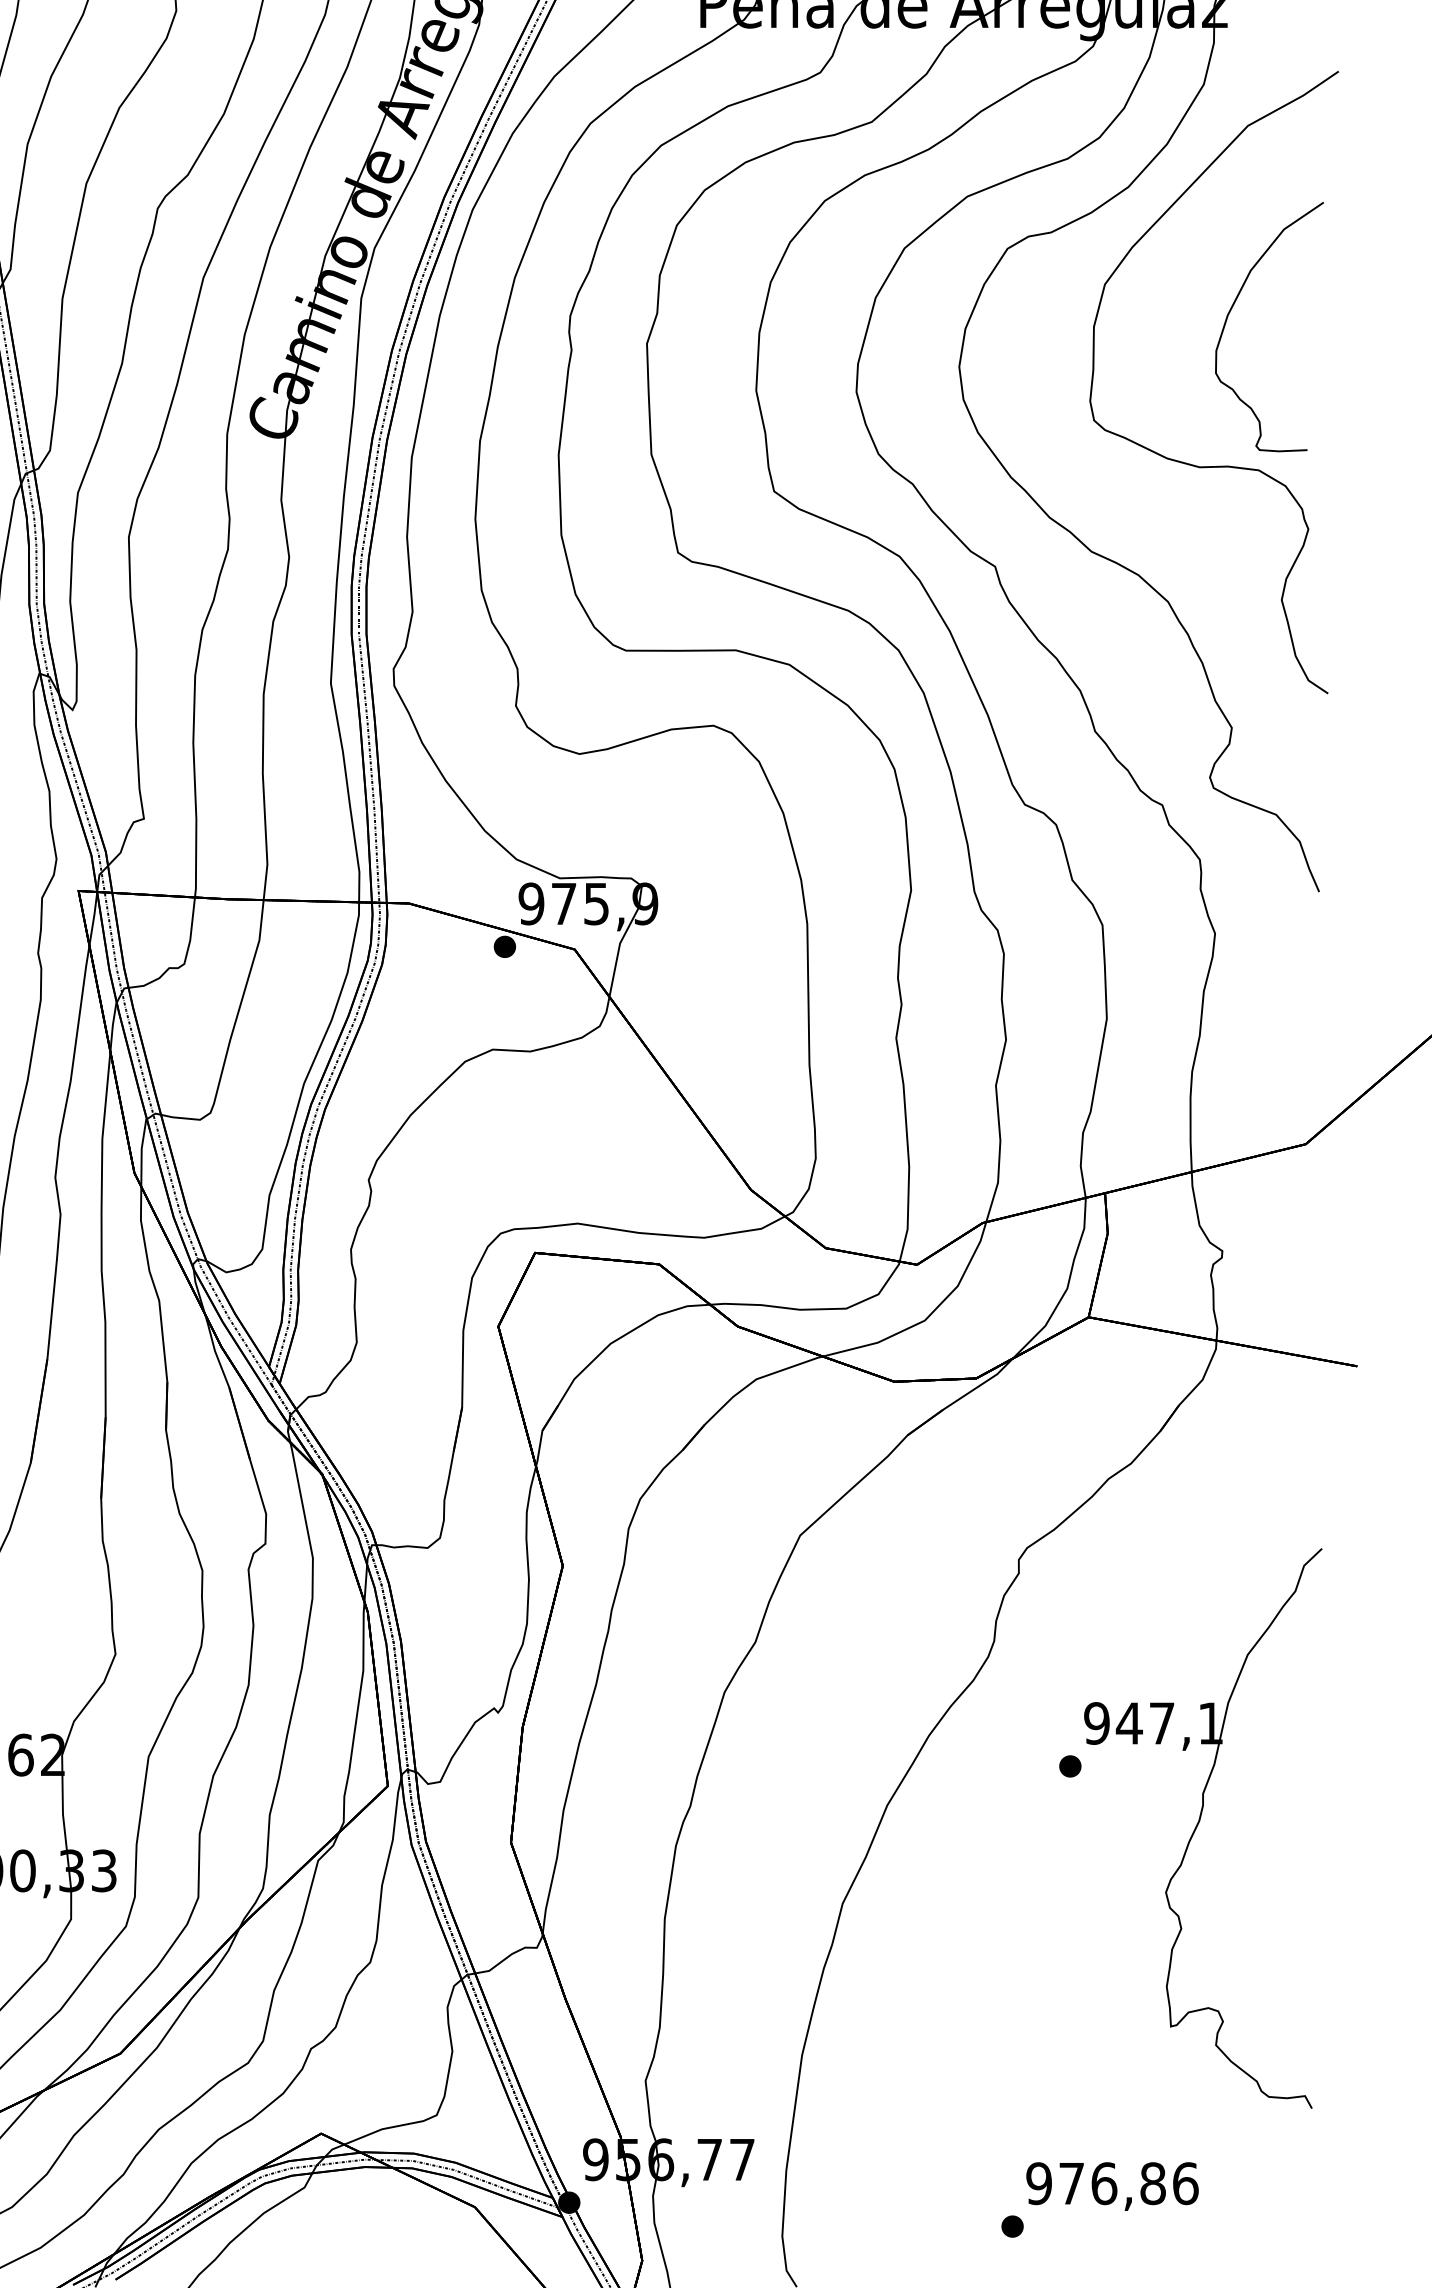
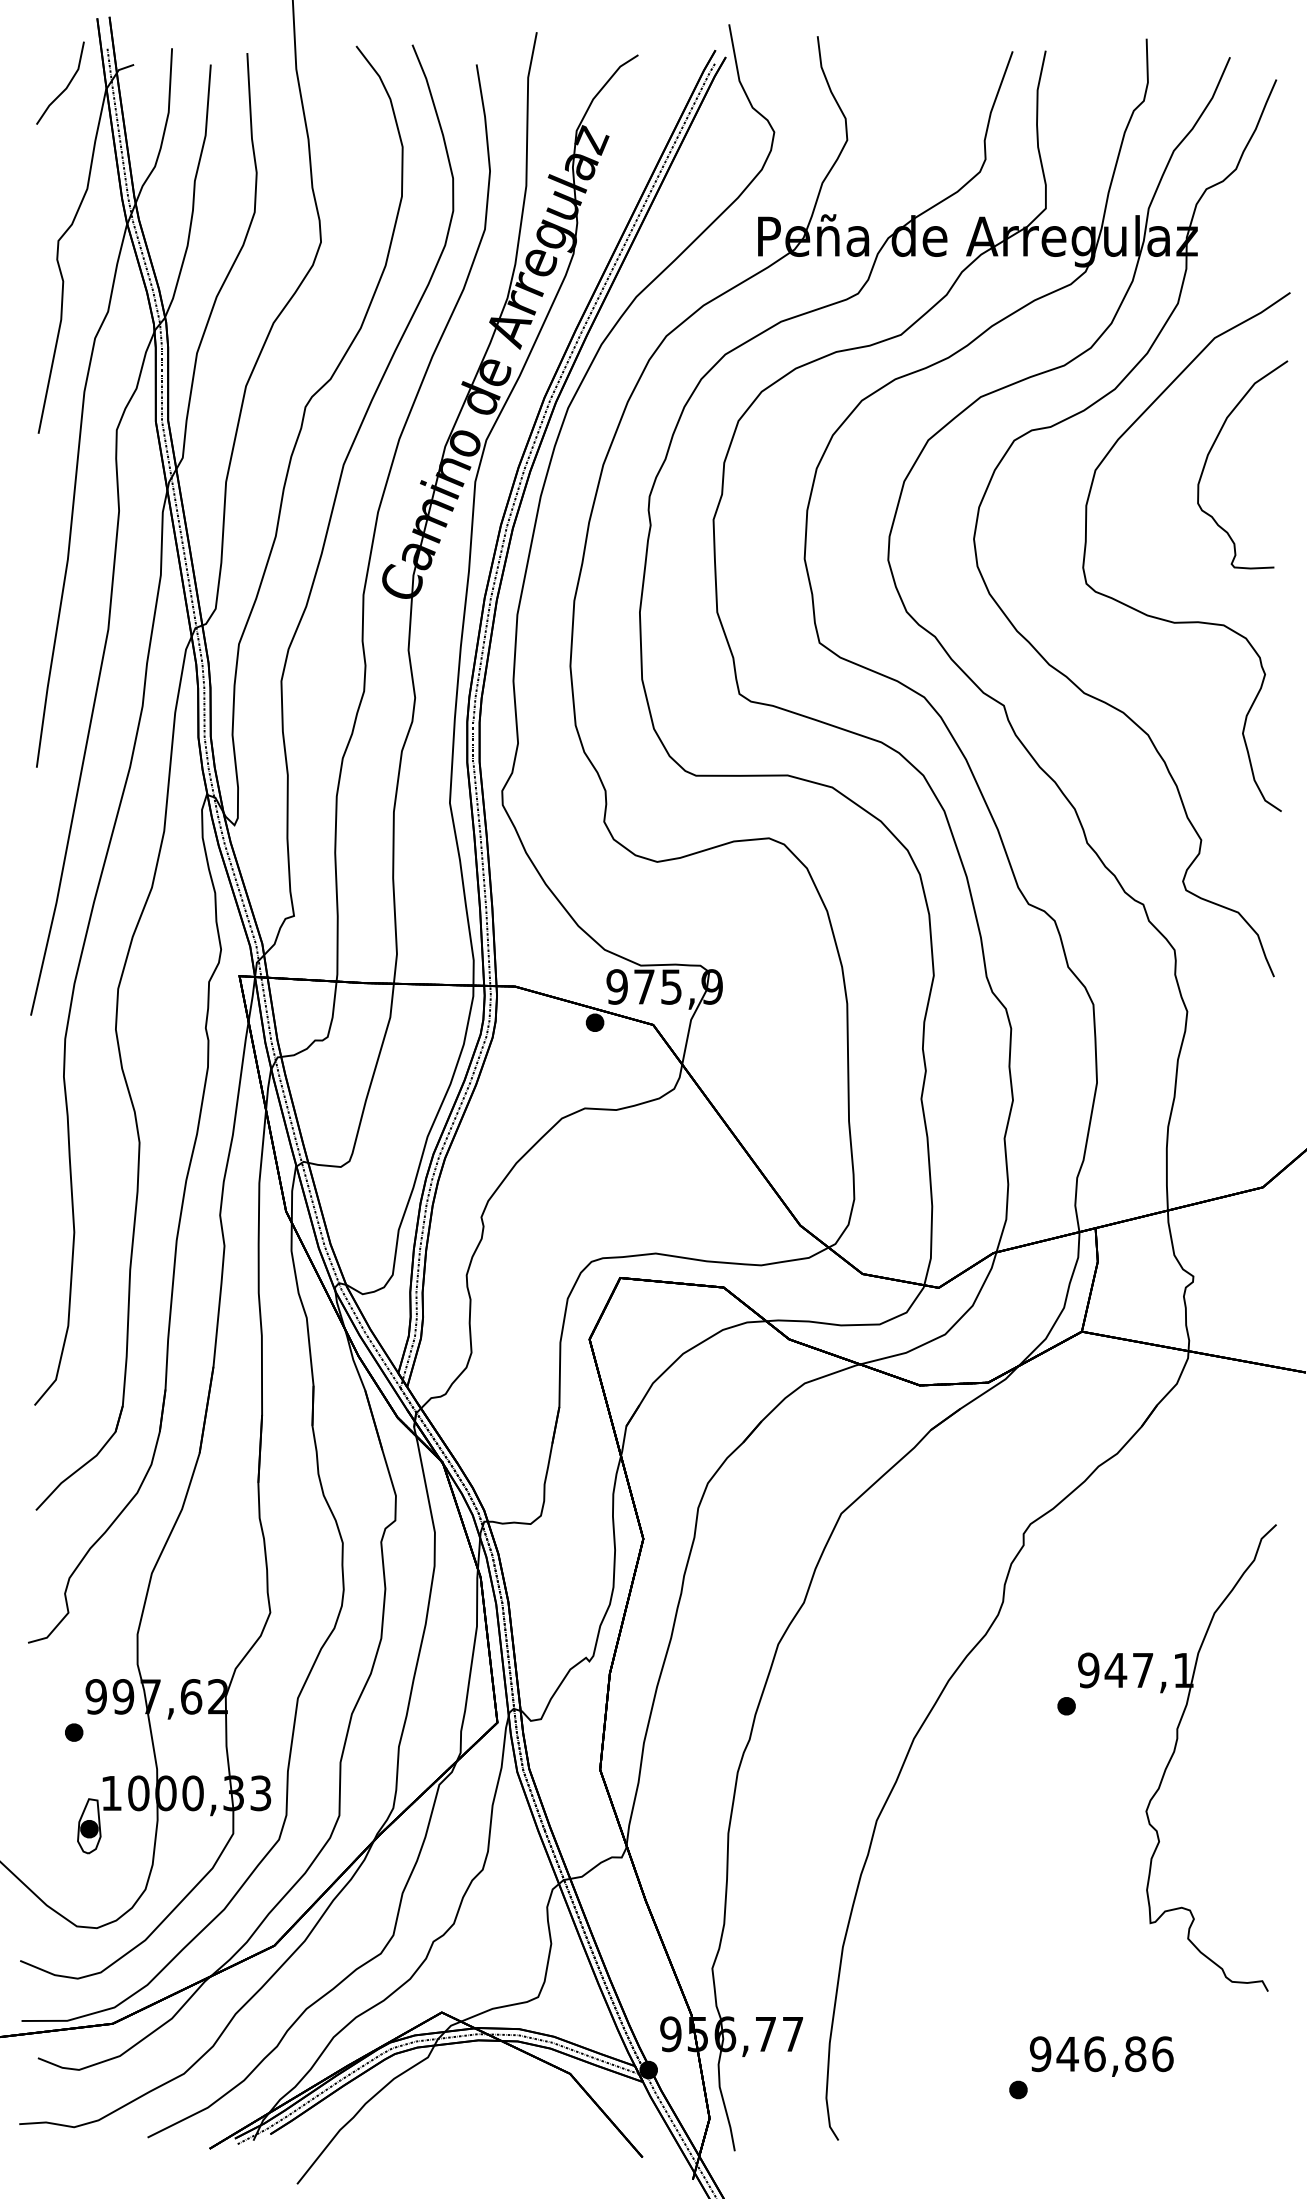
part: (1233, 307) -> (1212, 448), moved
text: (1071, 2184) -> (1067, 2054), 976,86 -> 946,86

